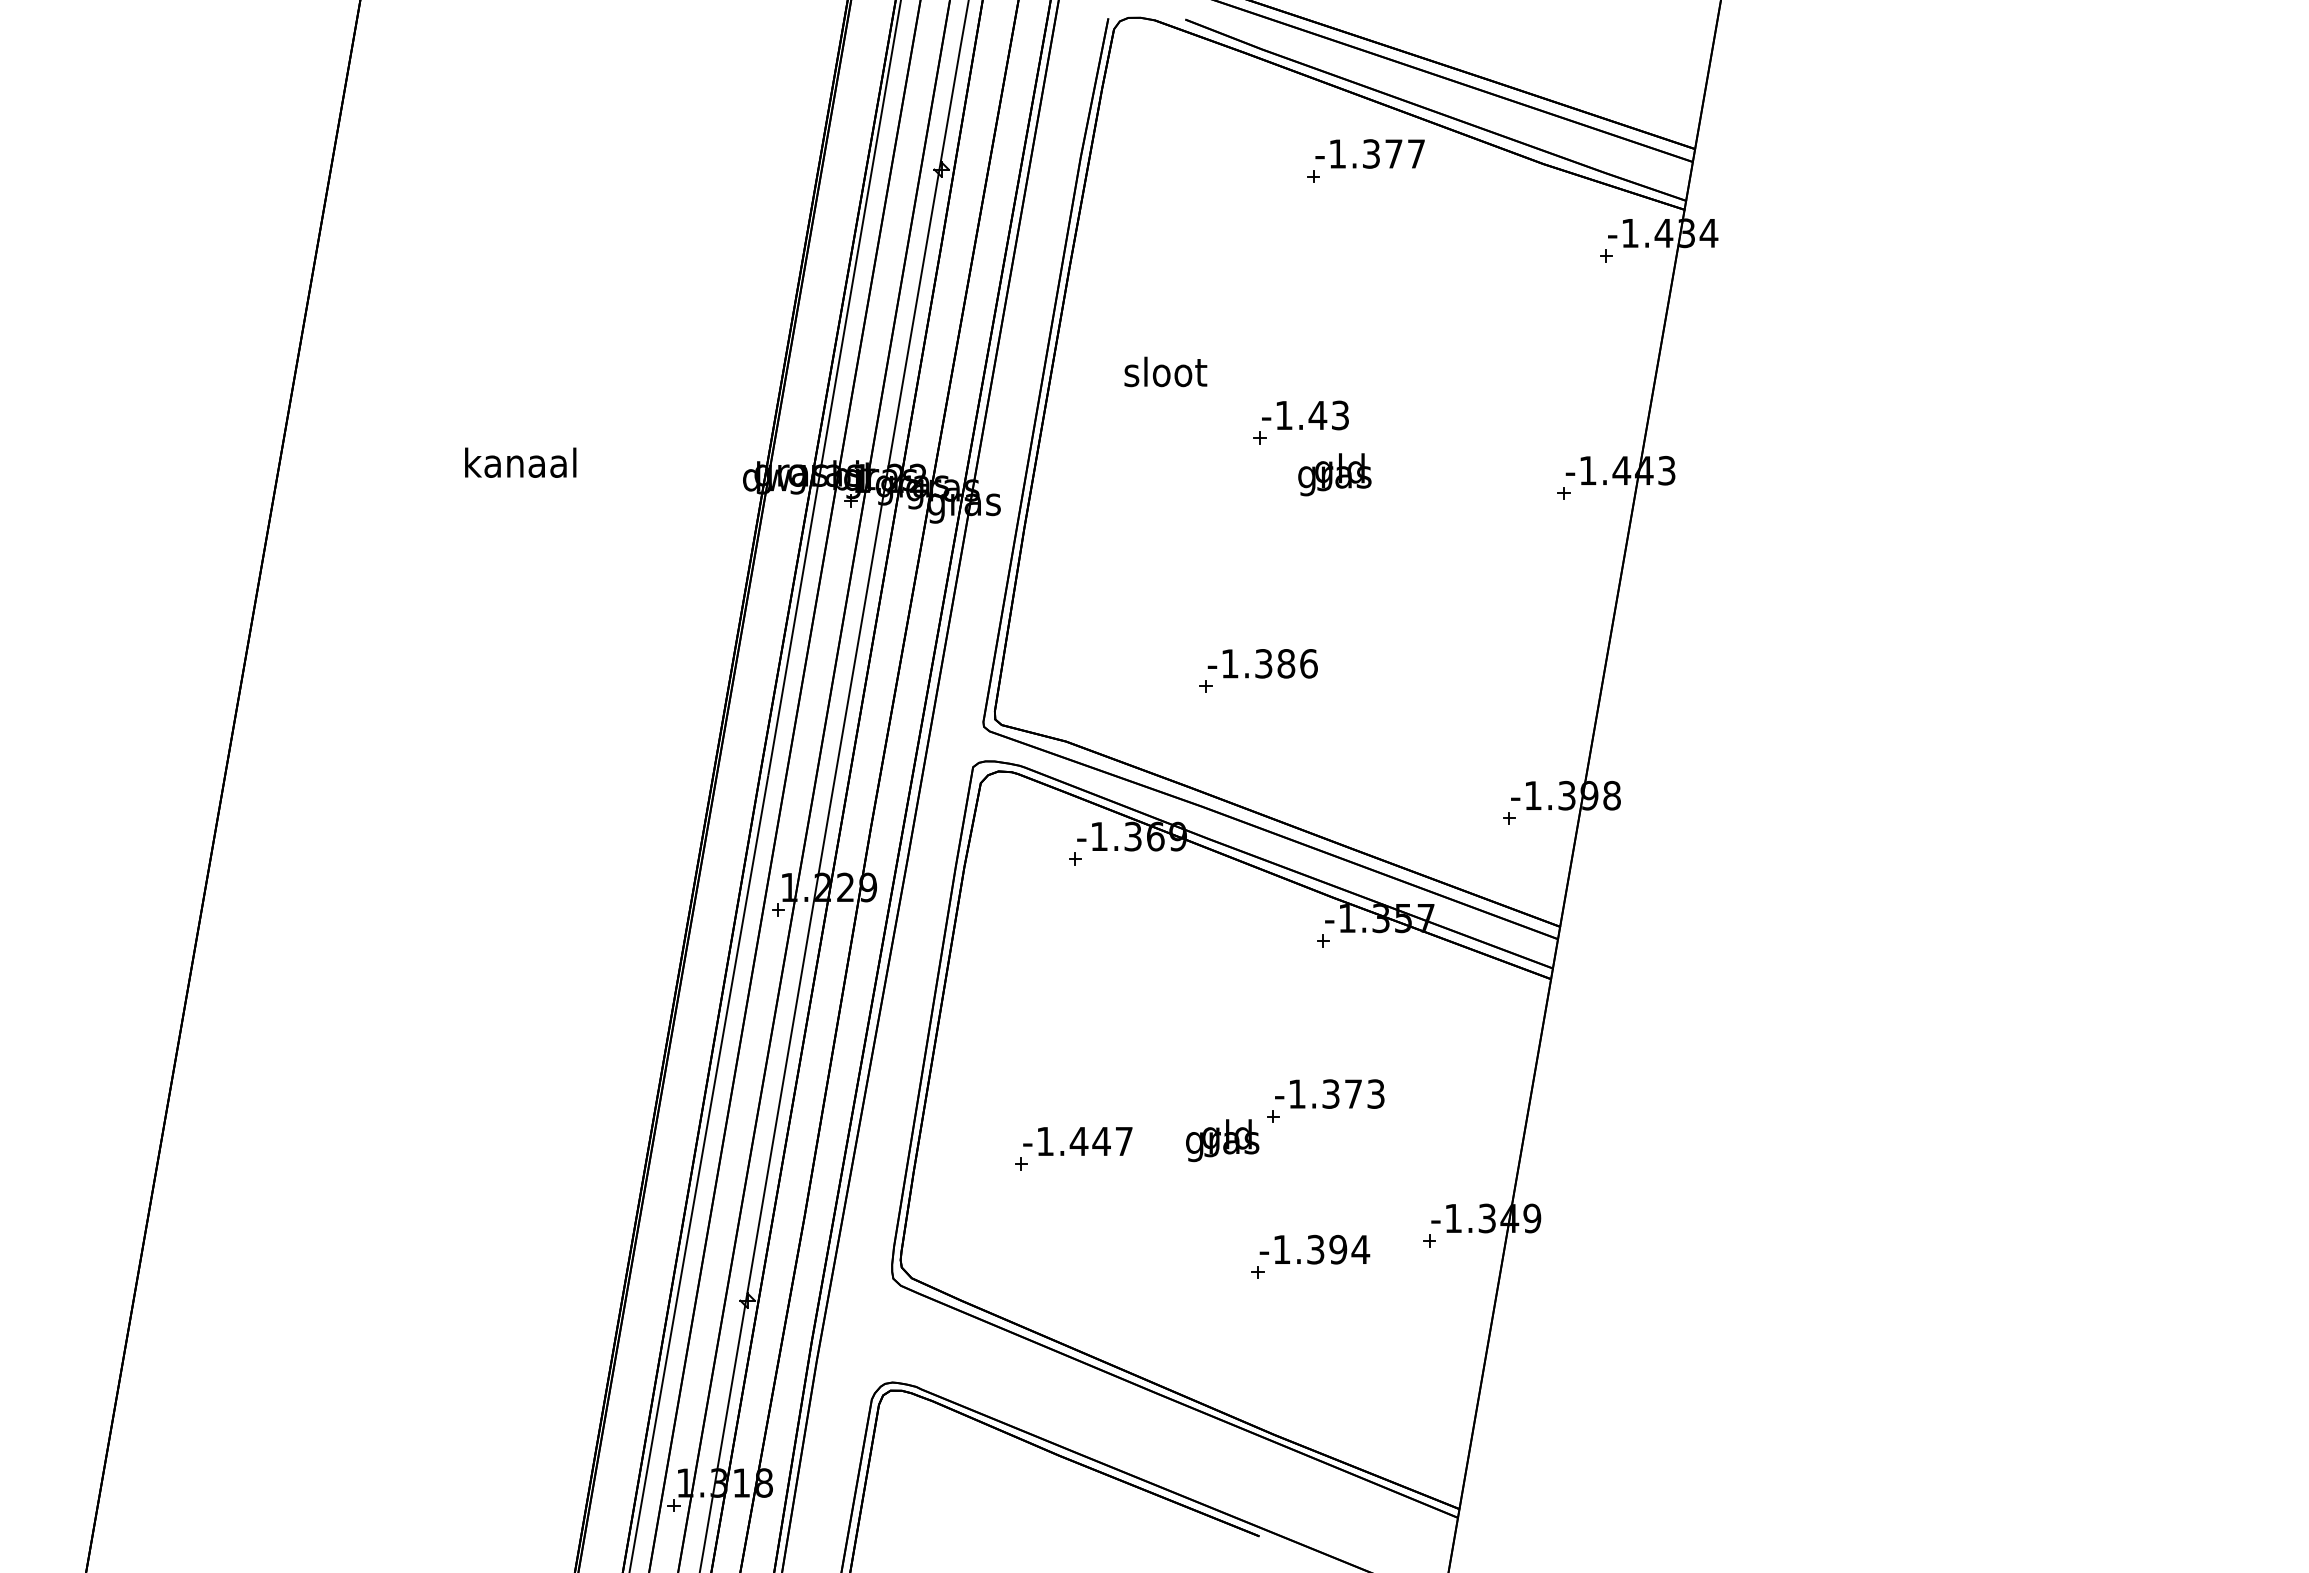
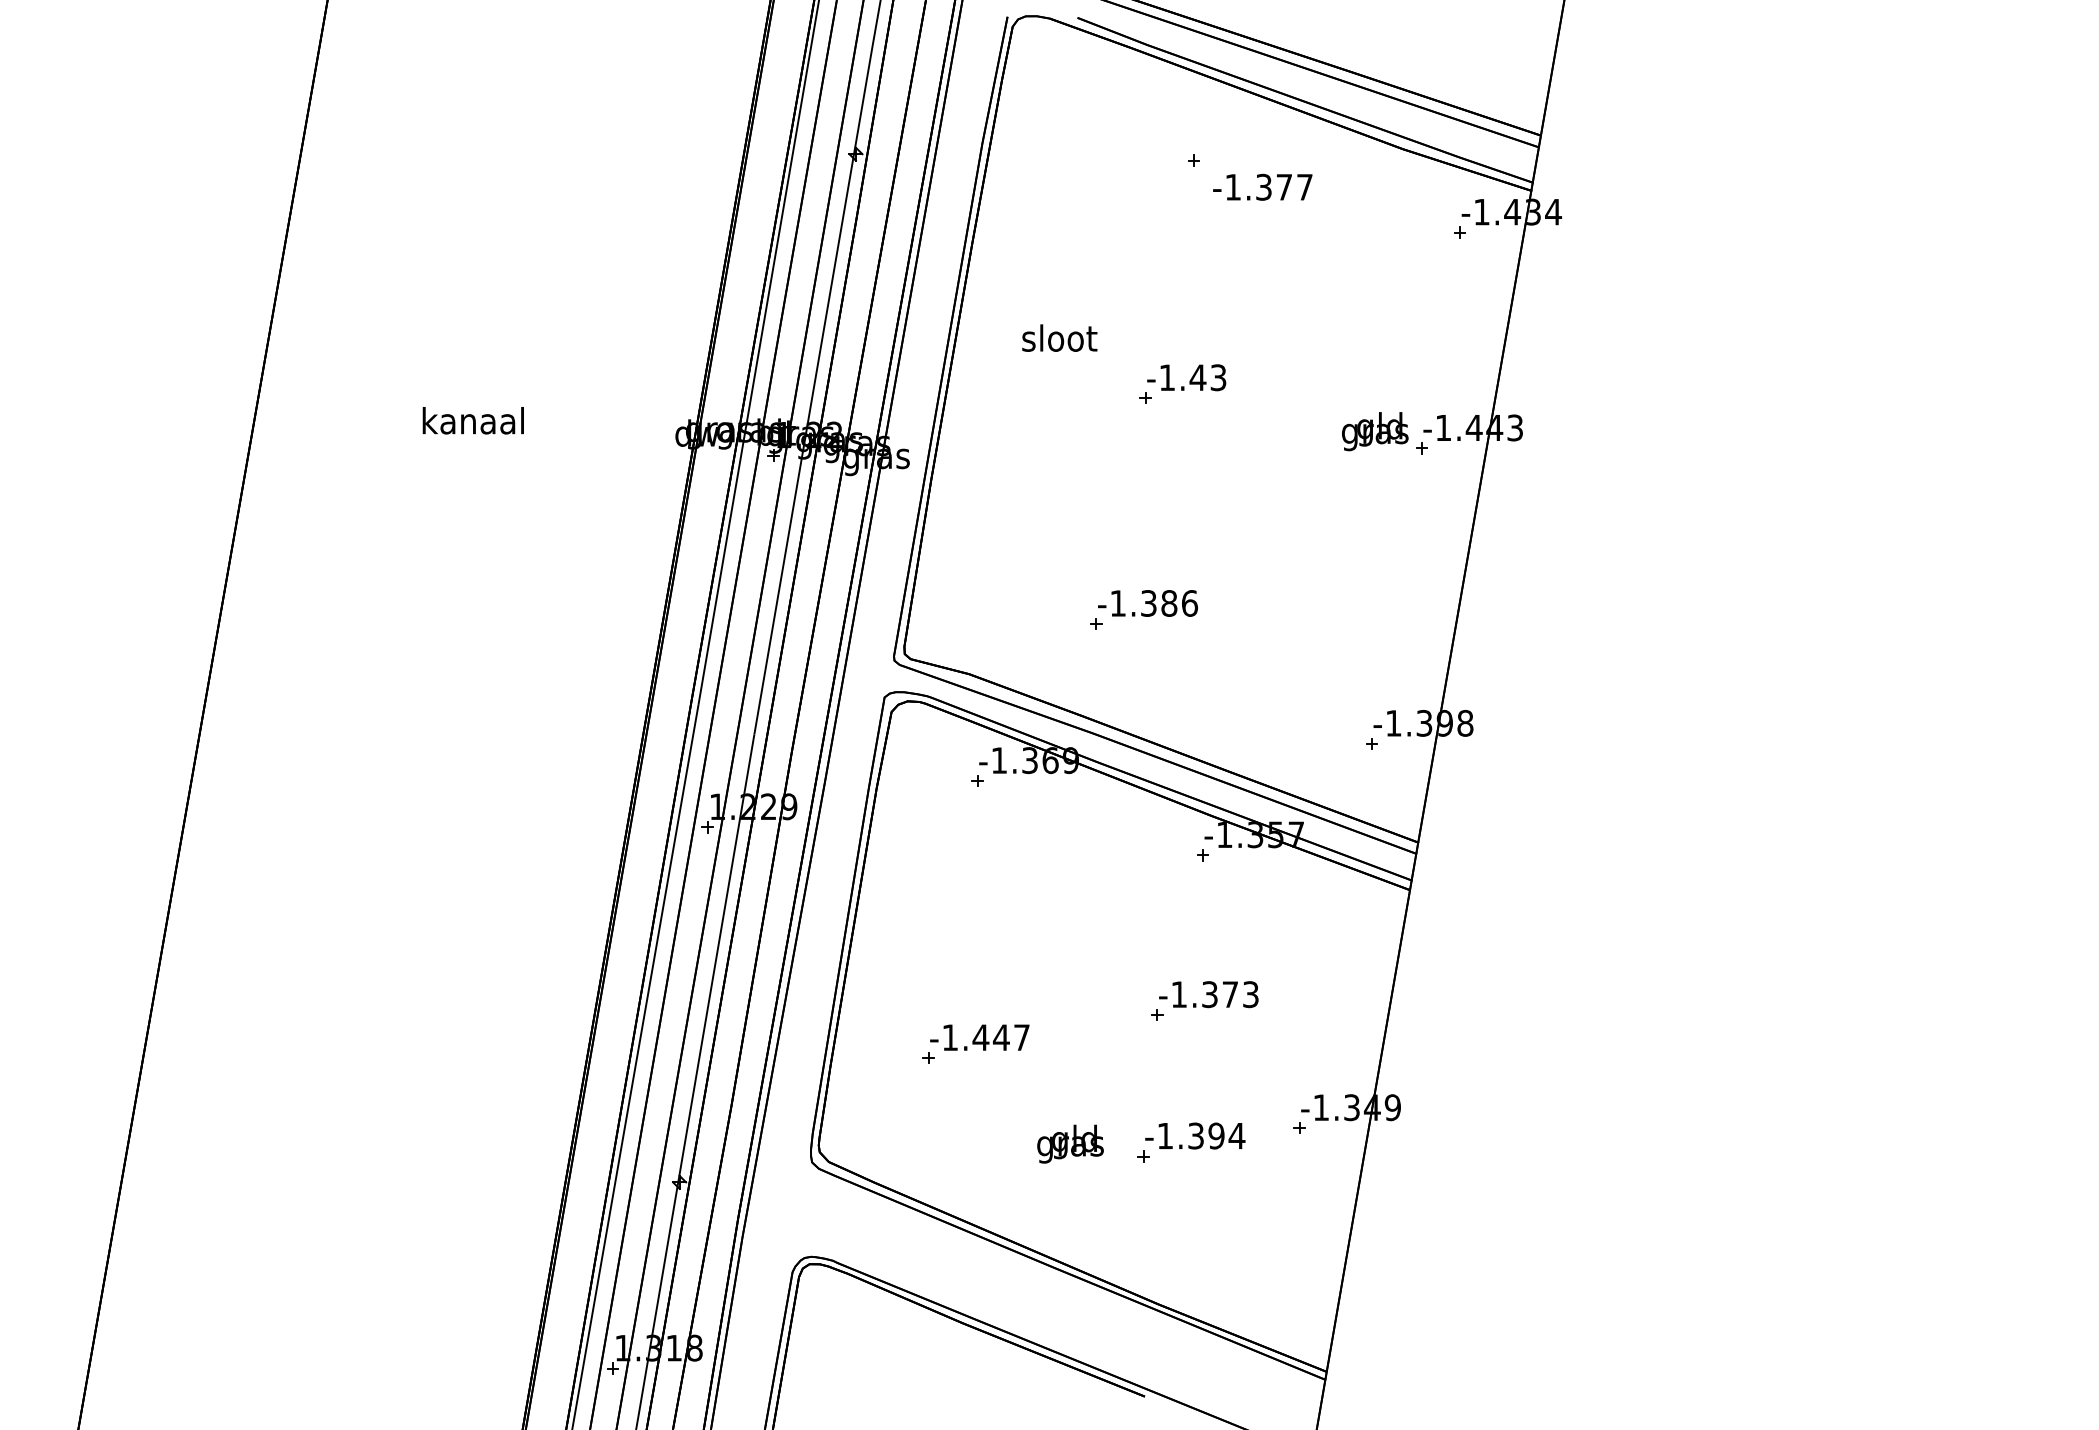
text: (1369, 153) -> (1262, 186), moved
text: (1334, 474) -> (1374, 431), moved
text: (1222, 1140) -> (1070, 1144), moved

